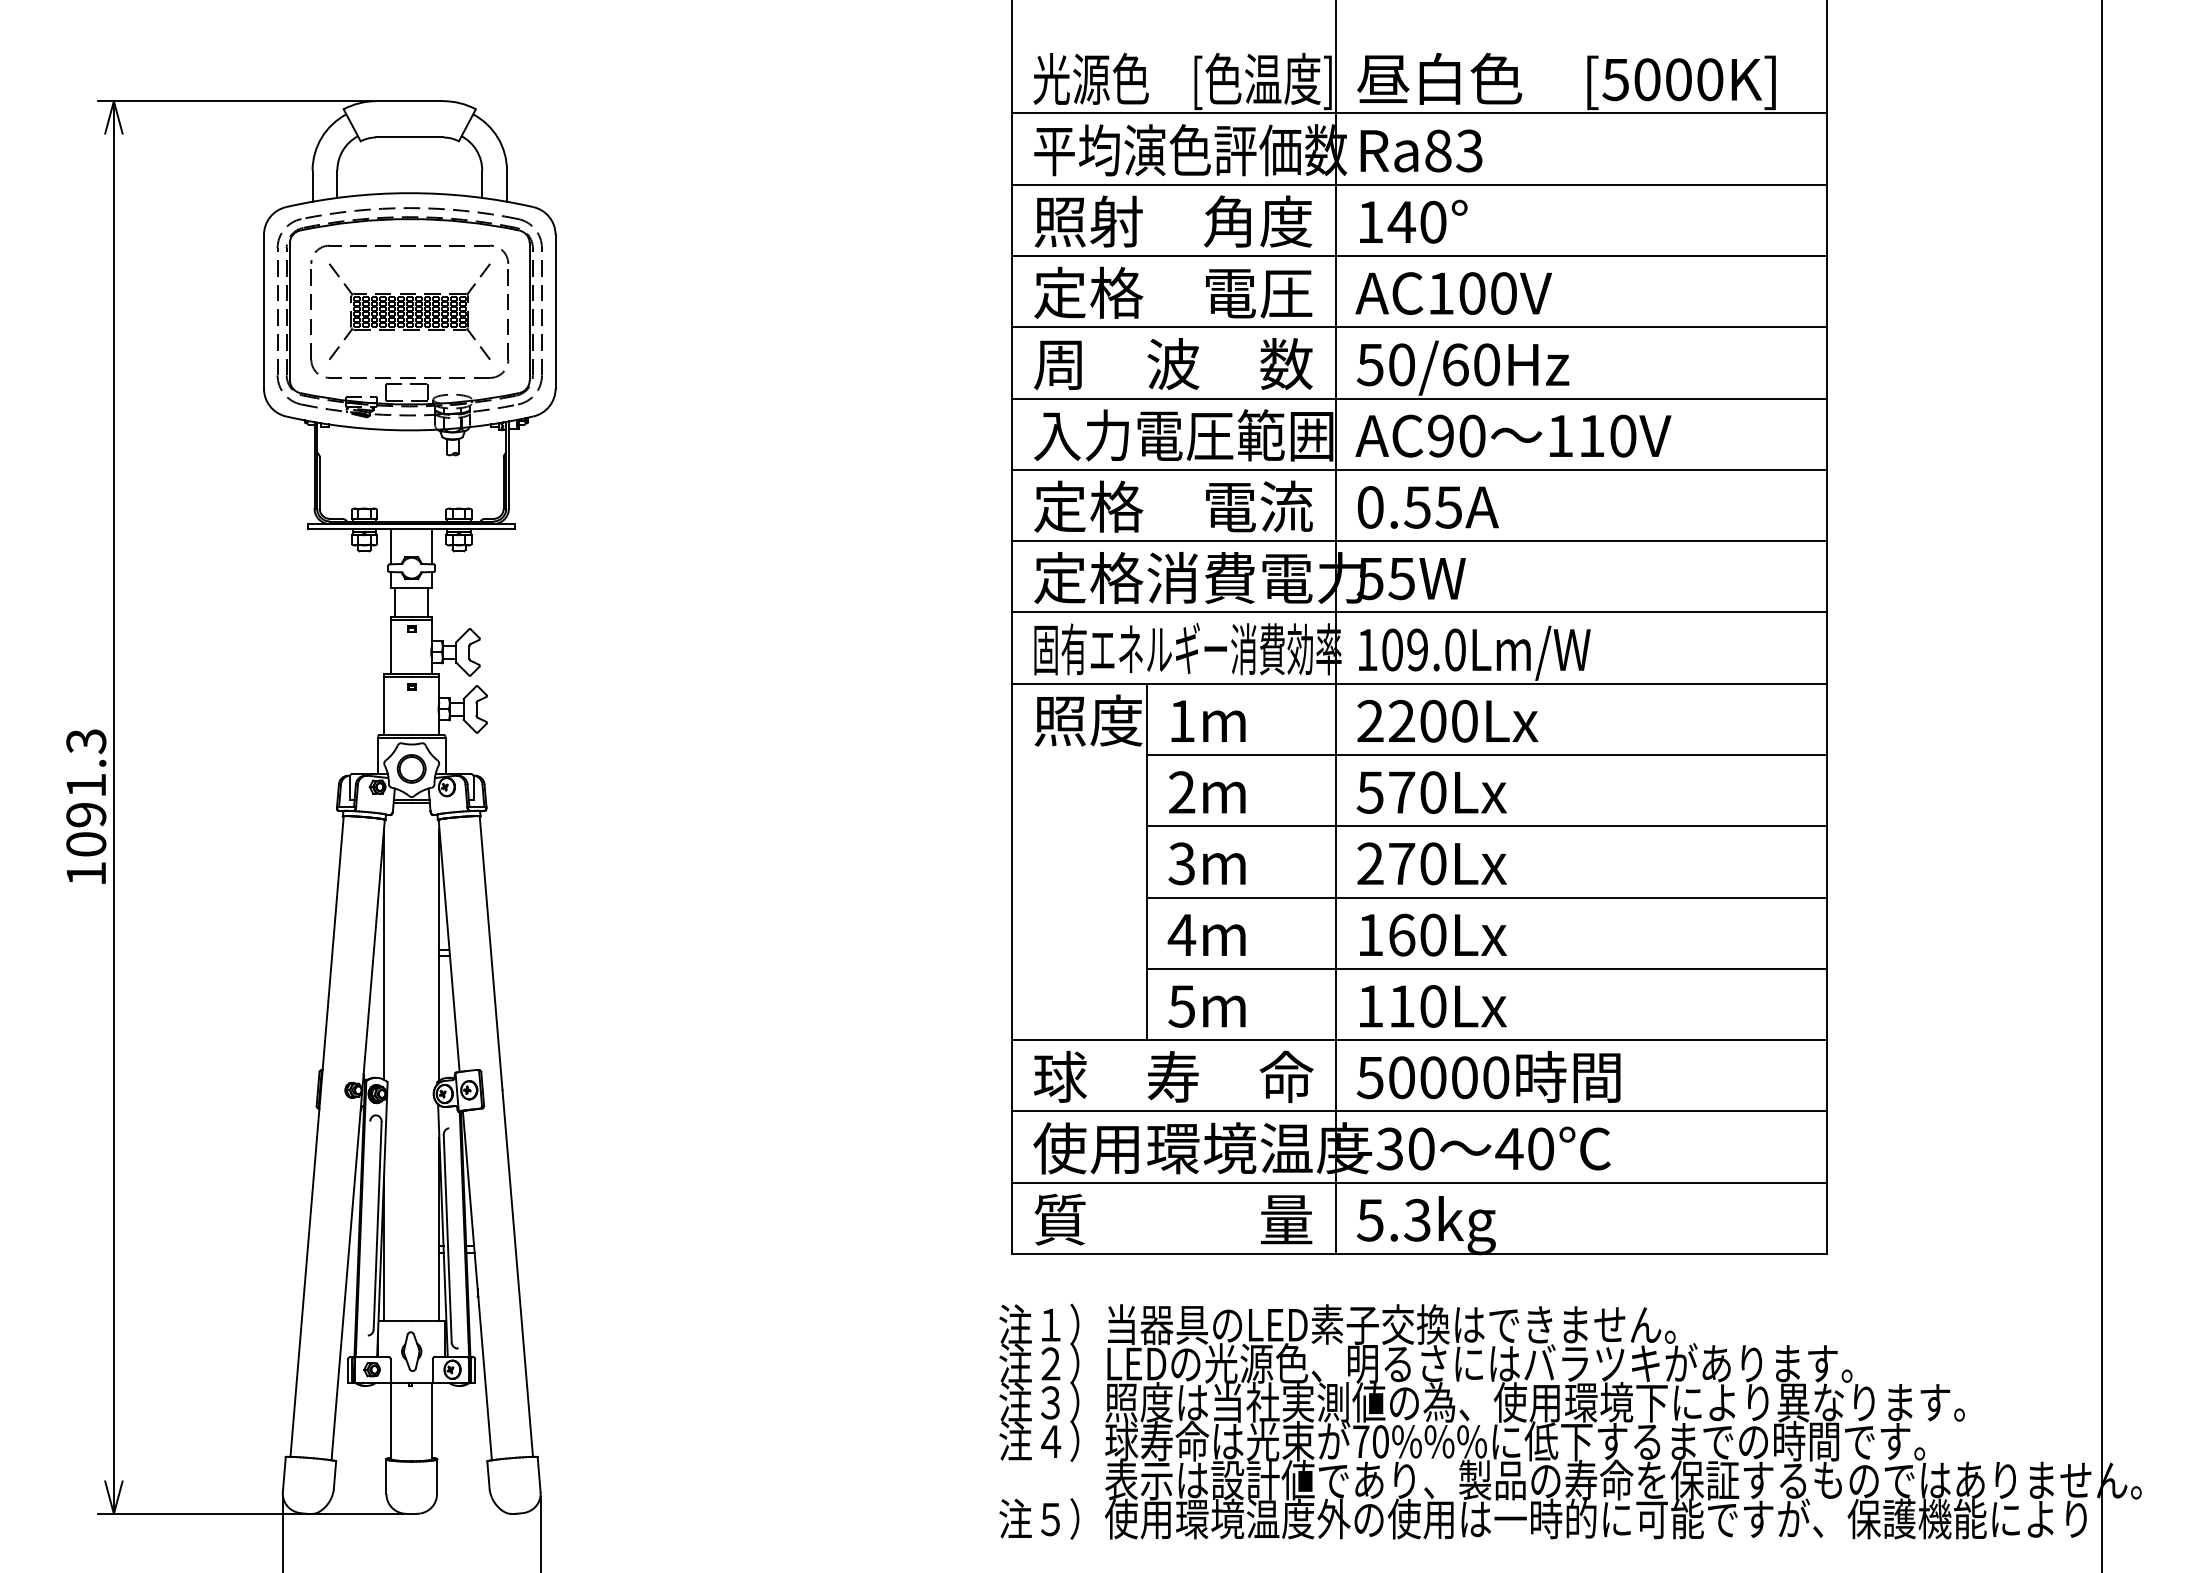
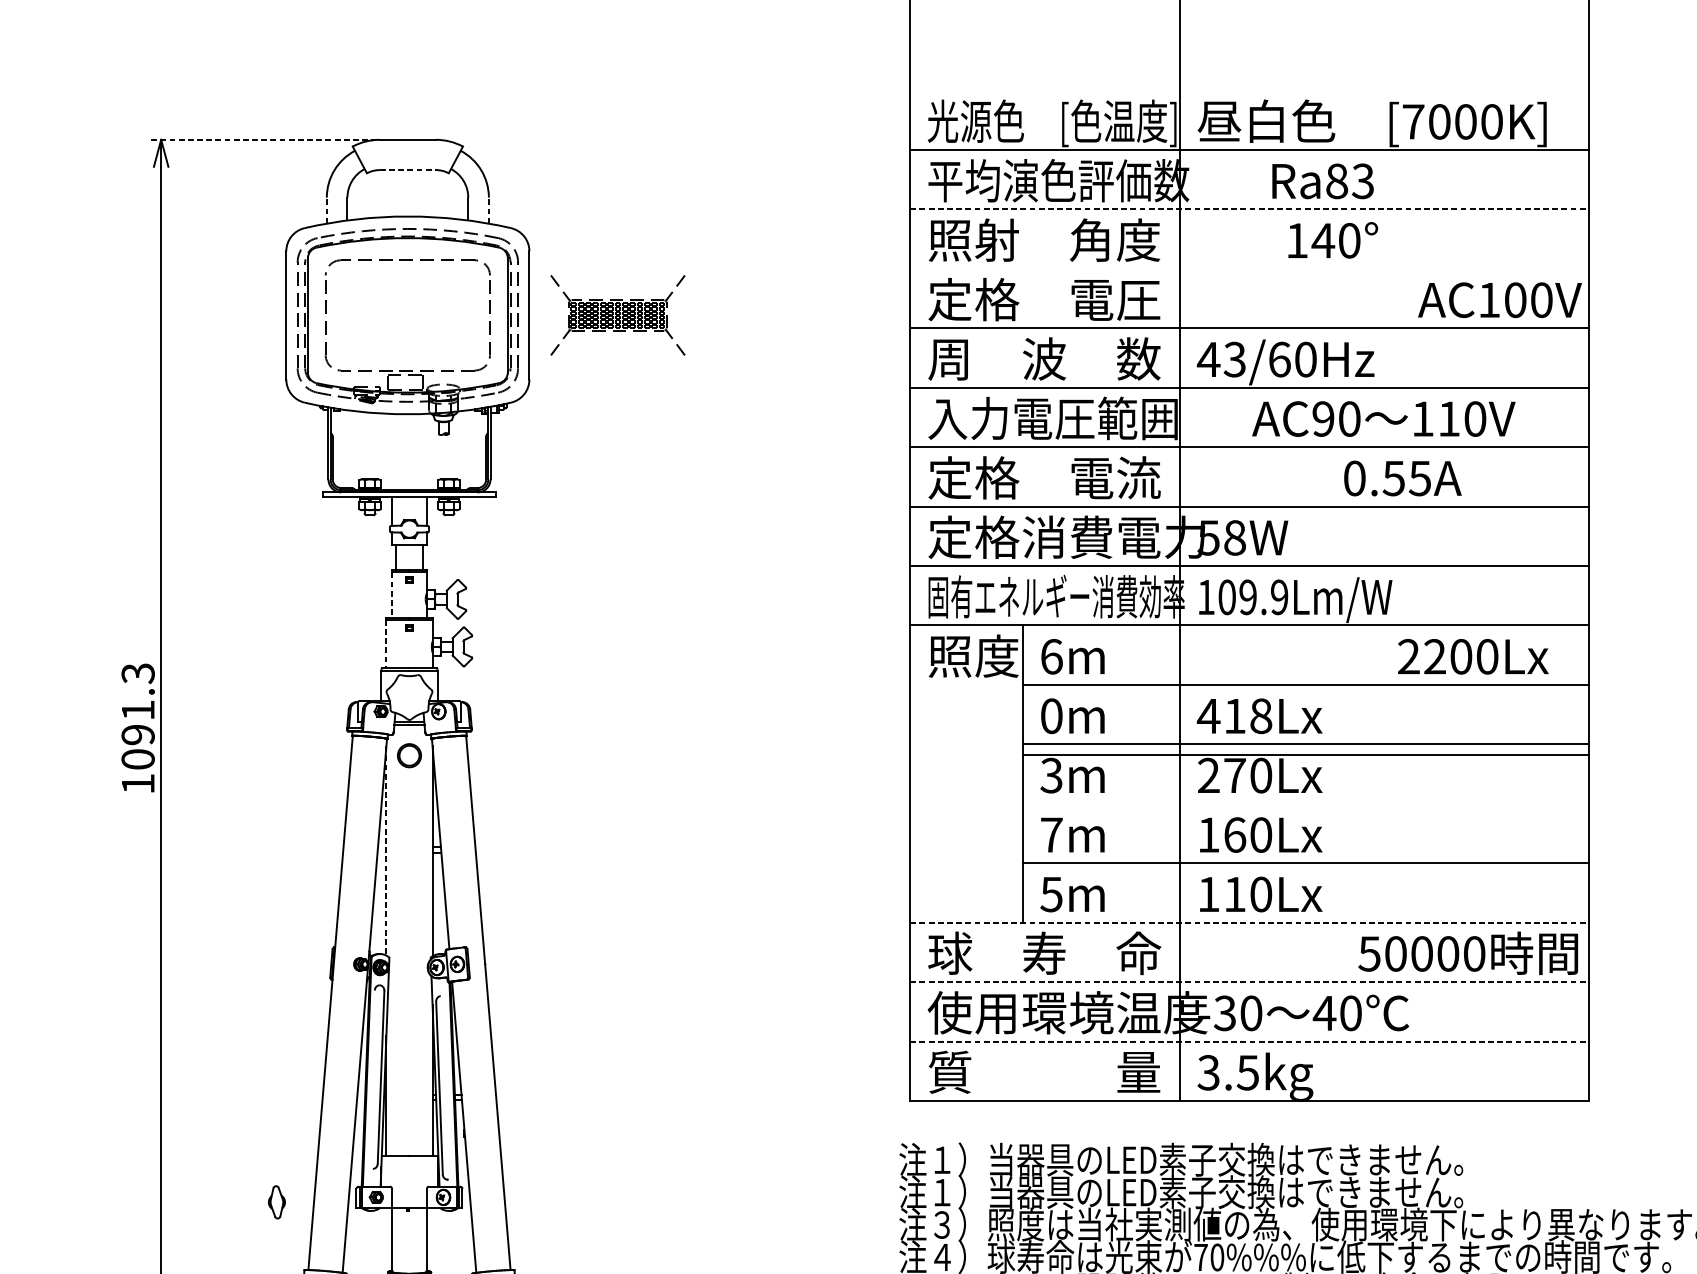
text: (1615, 80) -> (1413, 122), [5000K] -> [7000K]
line: (235, 101) -> (262, 140), solid -> dashed
line: (409, 137) -> (407, 170), solid -> dashed
text: (1421, 150) -> (1323, 180), moved
line: (1420, 184) -> (1250, 209), solid -> dashed
line: (312, 186) -> (326, 210), solid -> dashed
line: (507, 186) -> (489, 210), solid -> dashed
text: (1413, 221) -> (1333, 240), moved
line: (1419, 256) -> (1249, 269), removed
text: (1453, 293) -> (1499, 300), moved
part: (409, 311) -> (617, 315), moved
text: (1385, 364) -> (1221, 359), 50/60Hz -> 43/60Hz
text: (1513, 435) -> (1383, 418), moved
text: (1427, 507) -> (1402, 478), moved
text: (1401, 578) -> (1234, 537), 55W -> 58W
line: (391, 647) -> (392, 595), solid -> dashed
text: (1455, 649) -> (1279, 596), 109.0Lm/W -> 109.9Lm/W
line: (384, 706) -> (386, 644), solid -> dashed
text: (1182, 720) -> (1052, 656), 1m -> 6m
text: (1447, 720) -> (1473, 656), moved
part: (411, 768) -> (409, 755), moved
text: (1182, 792) -> (1052, 716), 2m -> 0m
text: (1401, 792) -> (1234, 716), 570Lx -> 418Lx
line: (1486, 897) -> (1305, 754), moved
text: (1181, 934) -> (1051, 834), 4m -> 7m
line: (384, 954) -> (386, 851), solid -> dashed
line: (1420, 1040) -> (1250, 922), solid -> dashed
text: (1488, 1076) -> (1468, 952), moved
line: (1420, 1111) -> (1250, 982), solid -> dashed
line: (1420, 1182) -> (1250, 1041), solid -> dashed
text: (1393, 1219) -> (1227, 1072), 5.3kg -> 3.5kg
part: (411, 1351) -> (276, 1202), moved
text: (1446, 1363) -> (1272, 1192), 注２）LEDの光源色、明るさにはバラツキがあります。 -> 注１）当器具のLED素子交換はできません。

